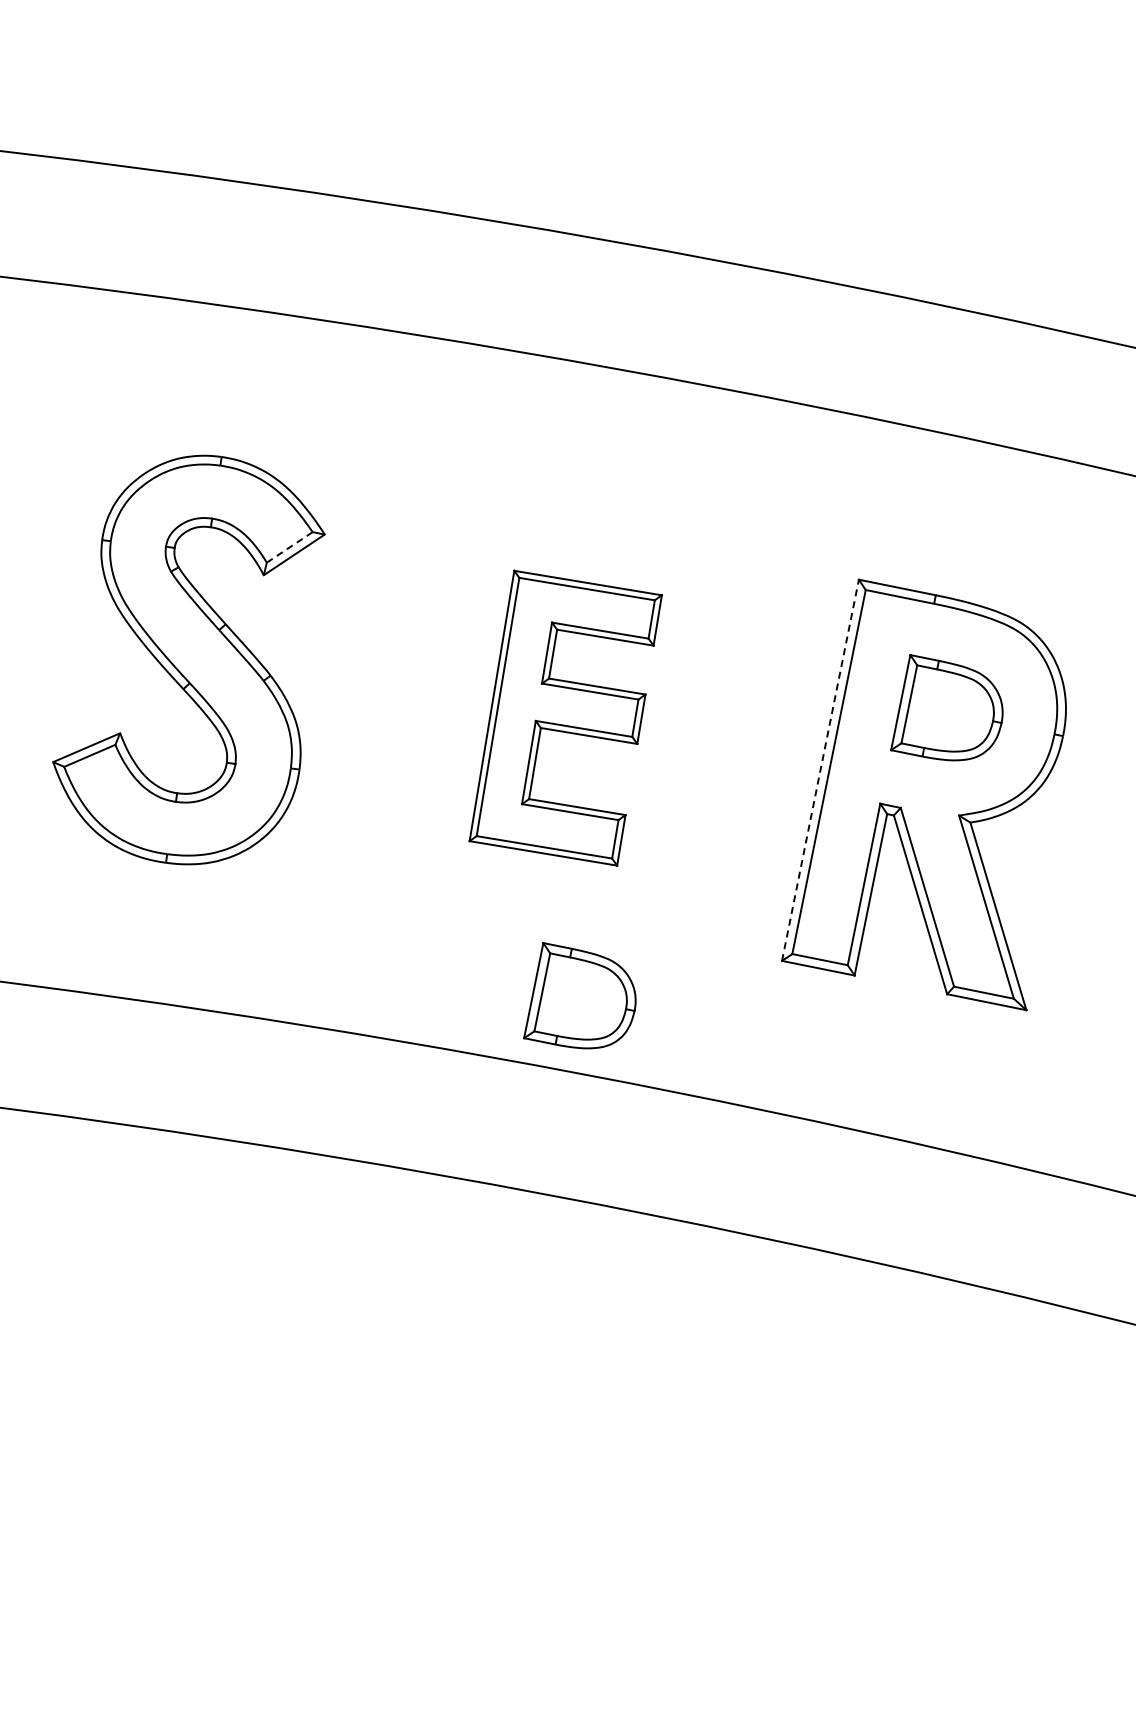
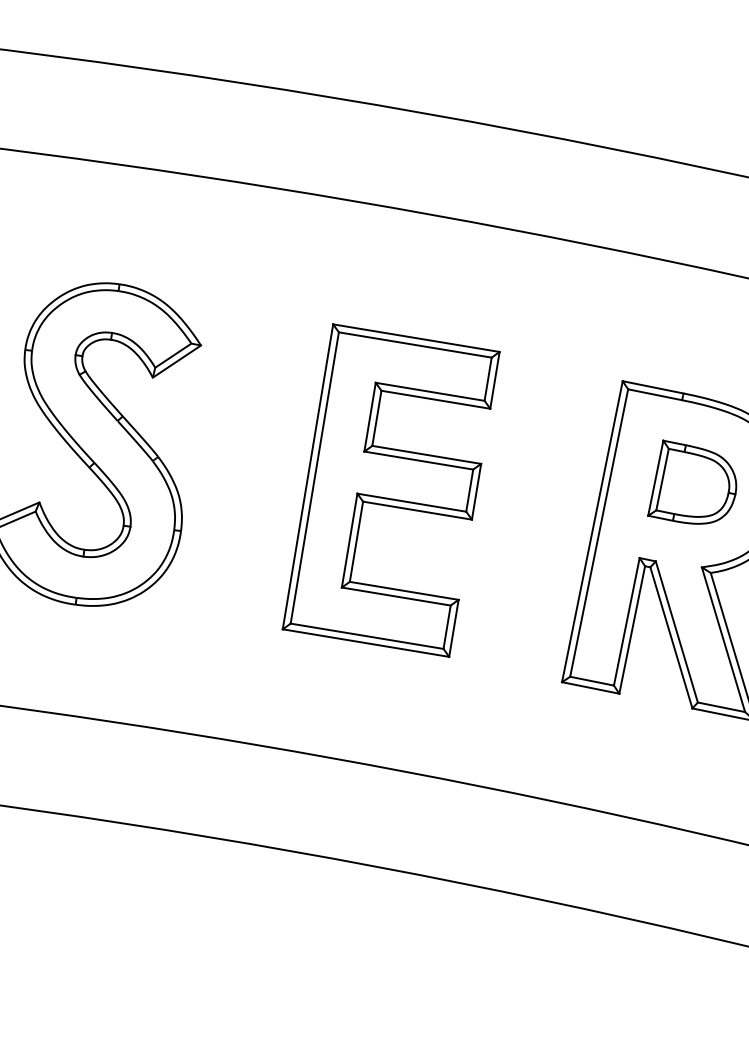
line: (289, 547) -> (173, 355), dashed -> solid
part: (565, 717) -> (391, 489), size x1.43
line: (820, 769) -> (592, 531), dashed -> solid
part: (579, 995) -> (402, 709), removed

